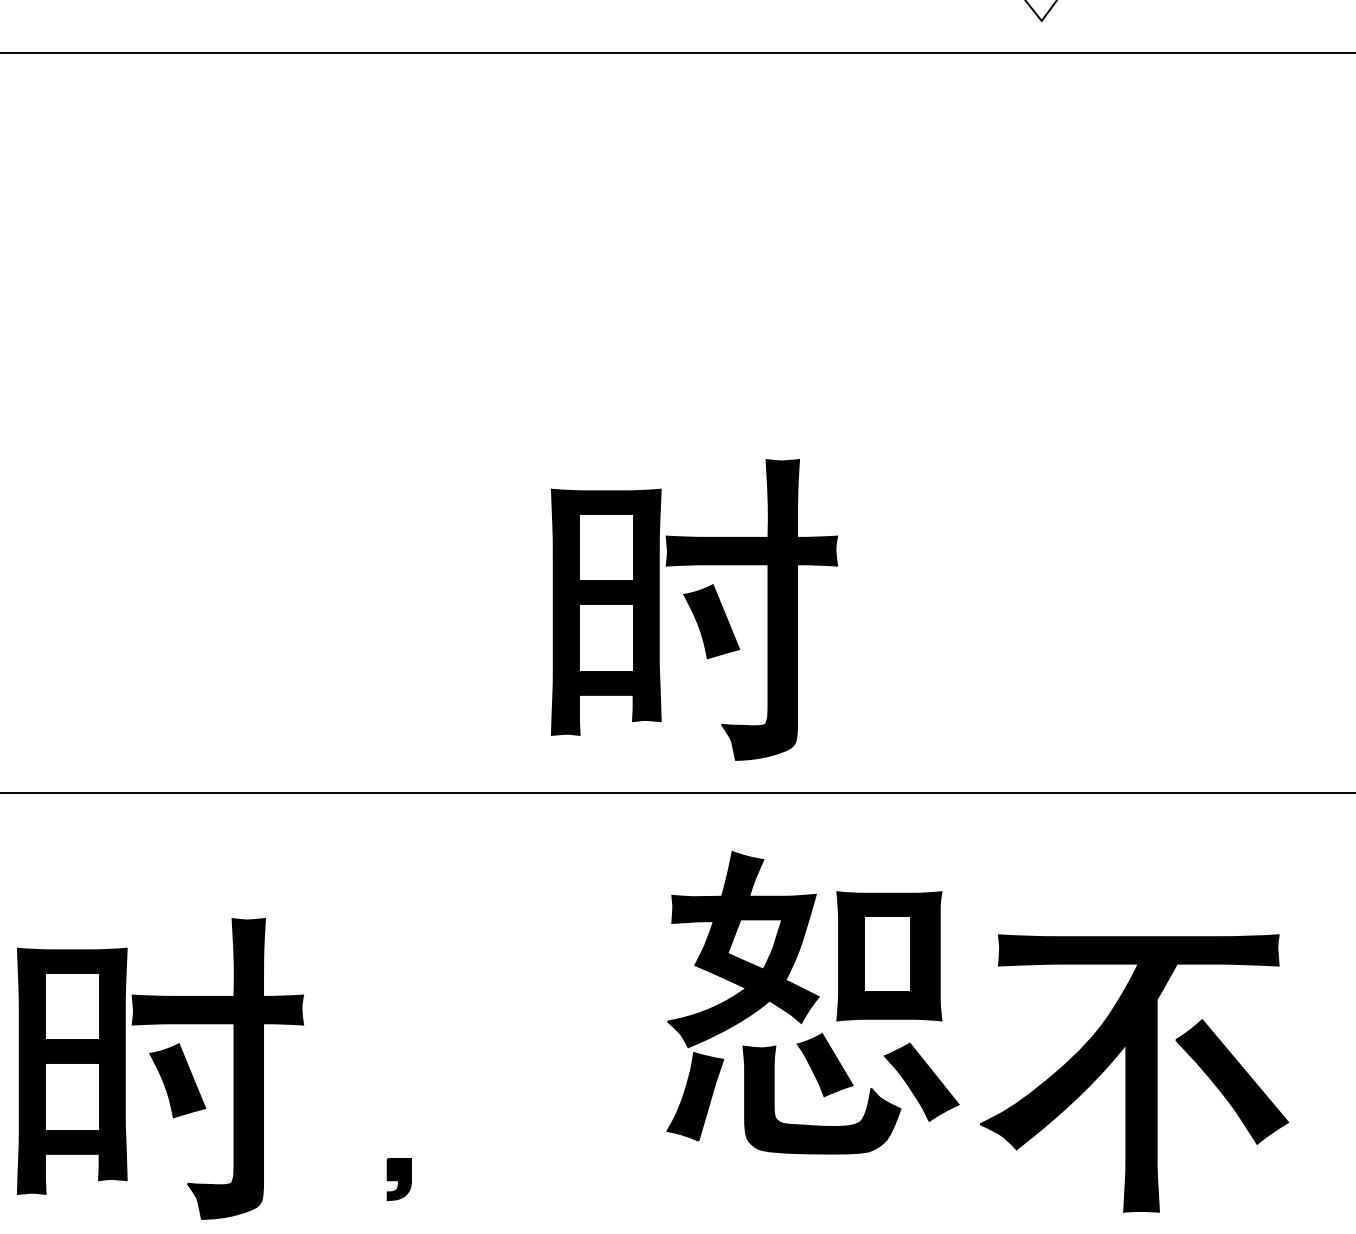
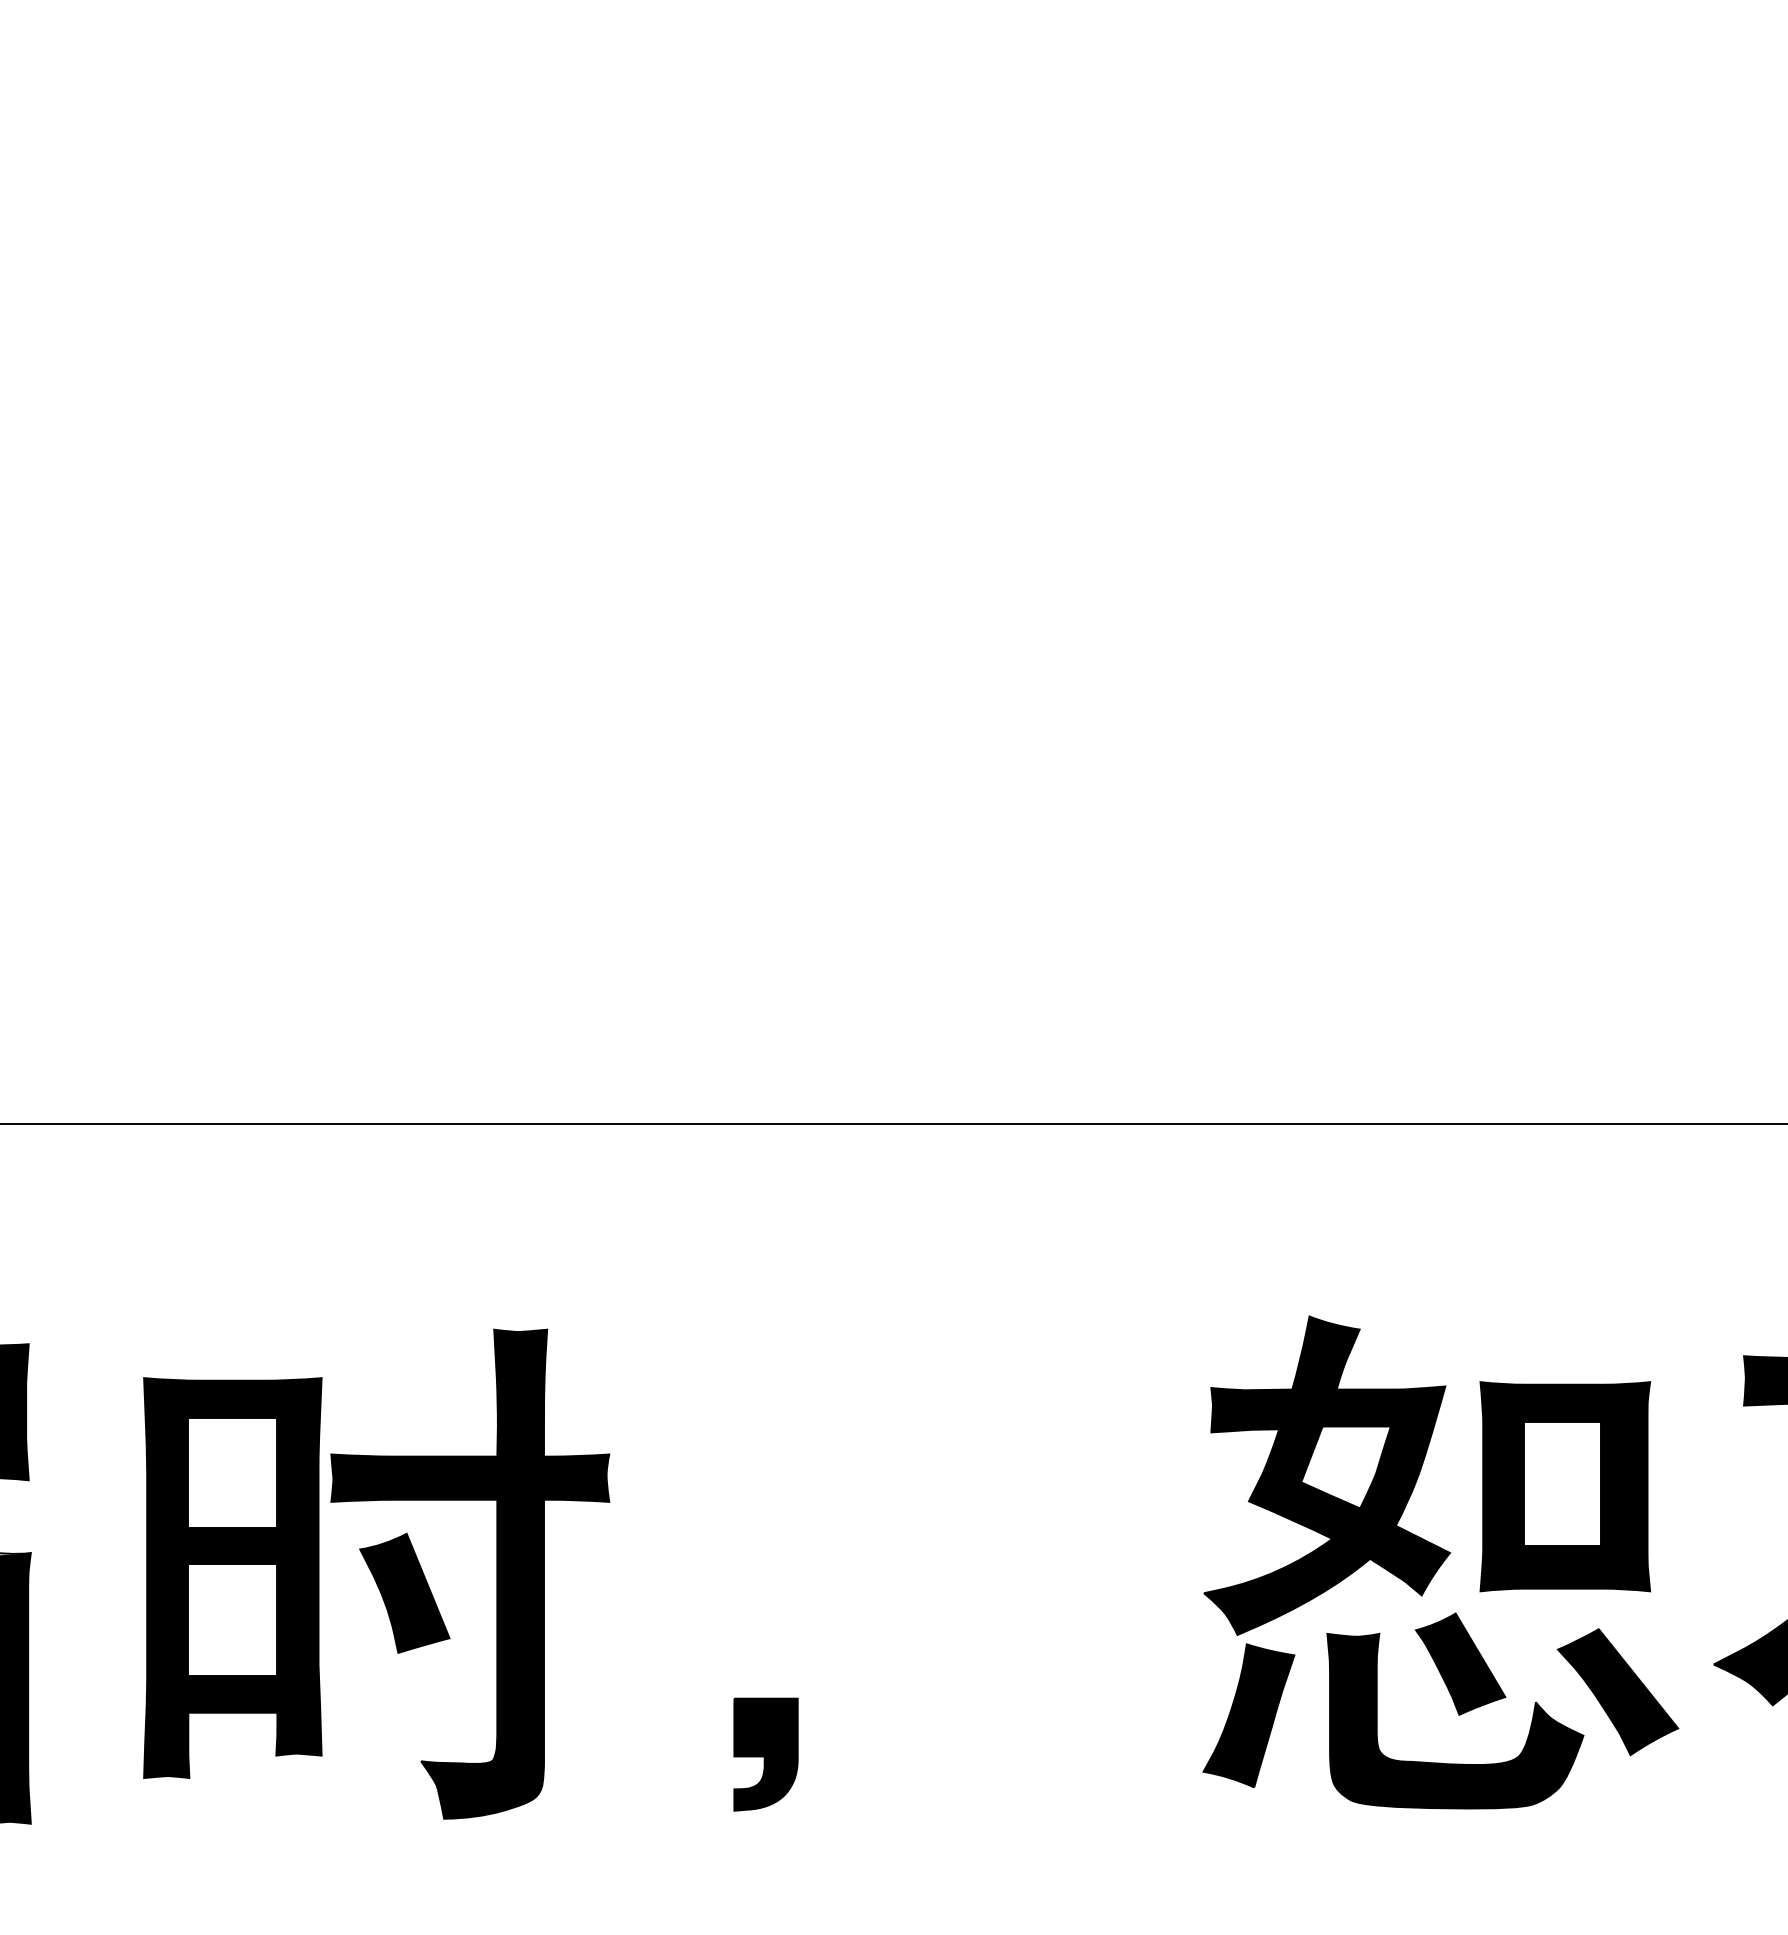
part: (694, 609) -> (1247, 824), removed
part: (812, 1002) -> (1439, 1562), moved
part: (399, 1179) -> (766, 1754), size x1.67

